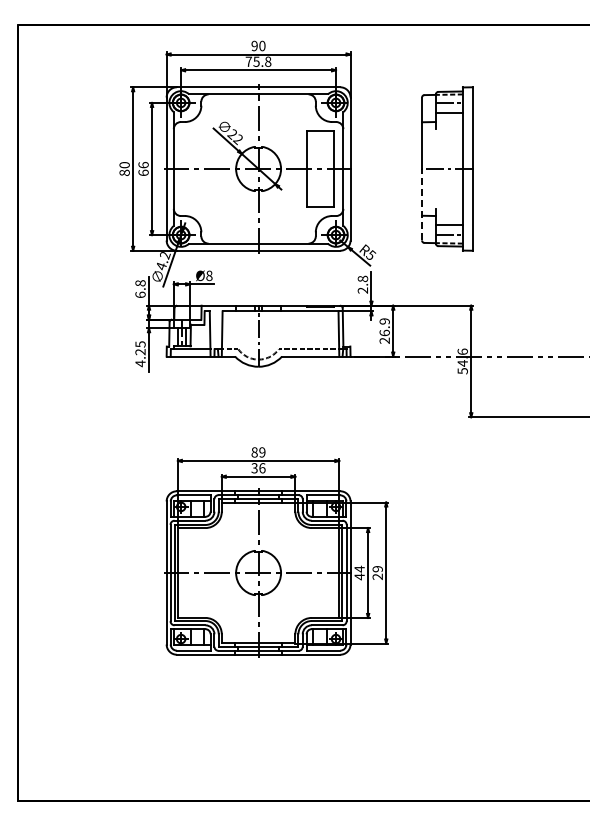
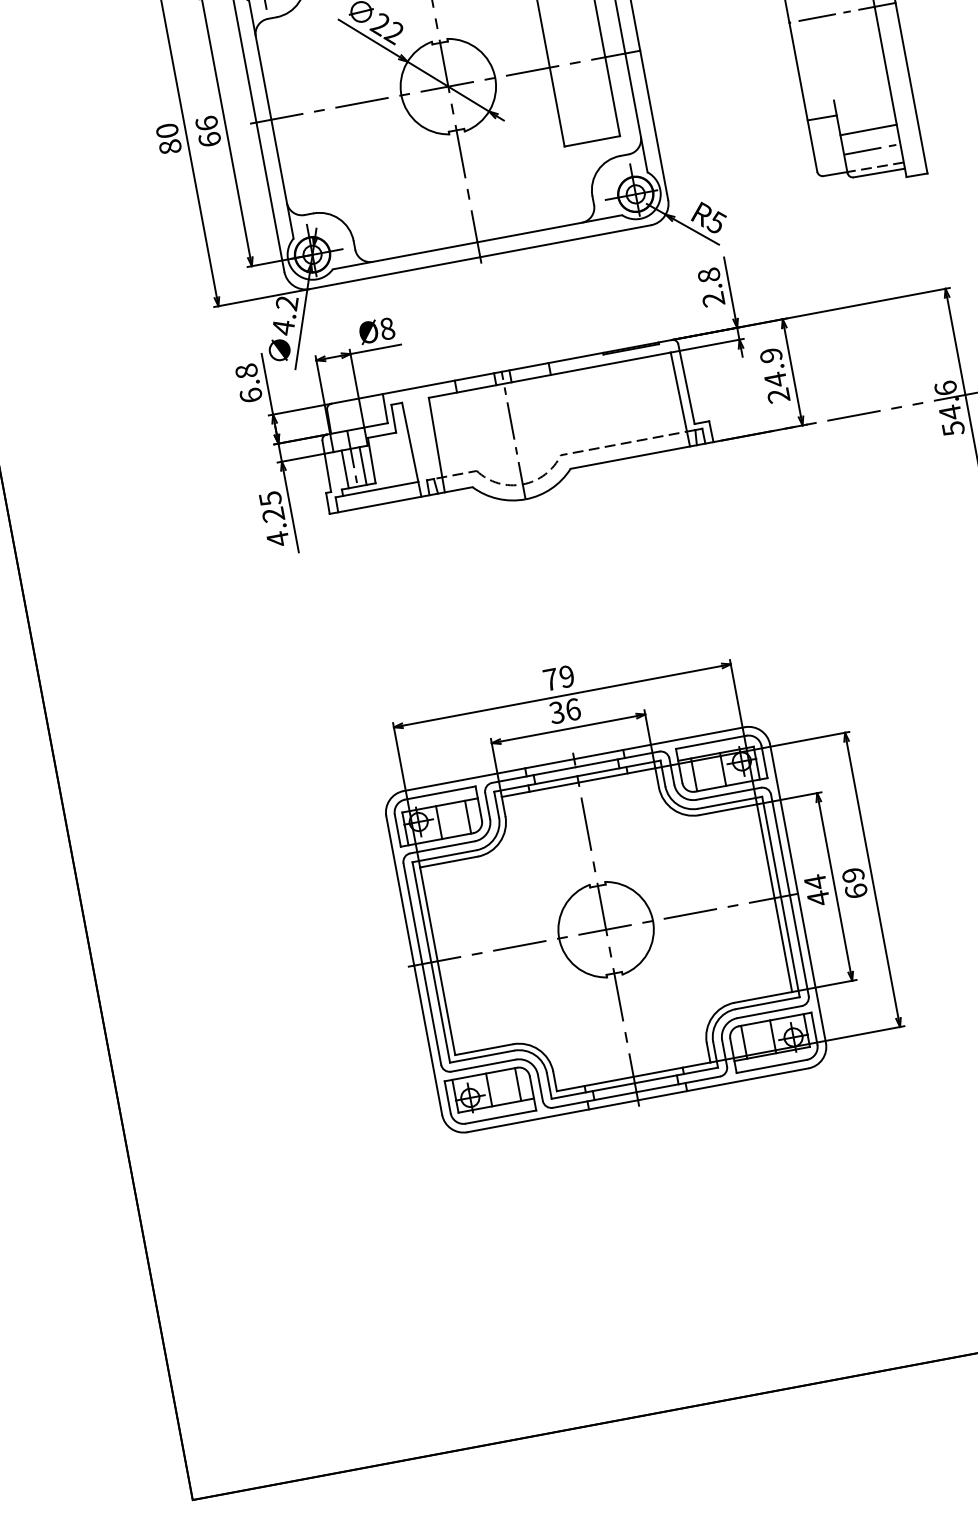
line: (422, 204) -> (804, 96), dashed -> solid
text: (384, 332) -> (774, 378), 26.9 -> 24.9
text: (254, 452) -> (550, 679), 89 -> 79
text: (377, 576) -> (855, 890), 29 -> 69

